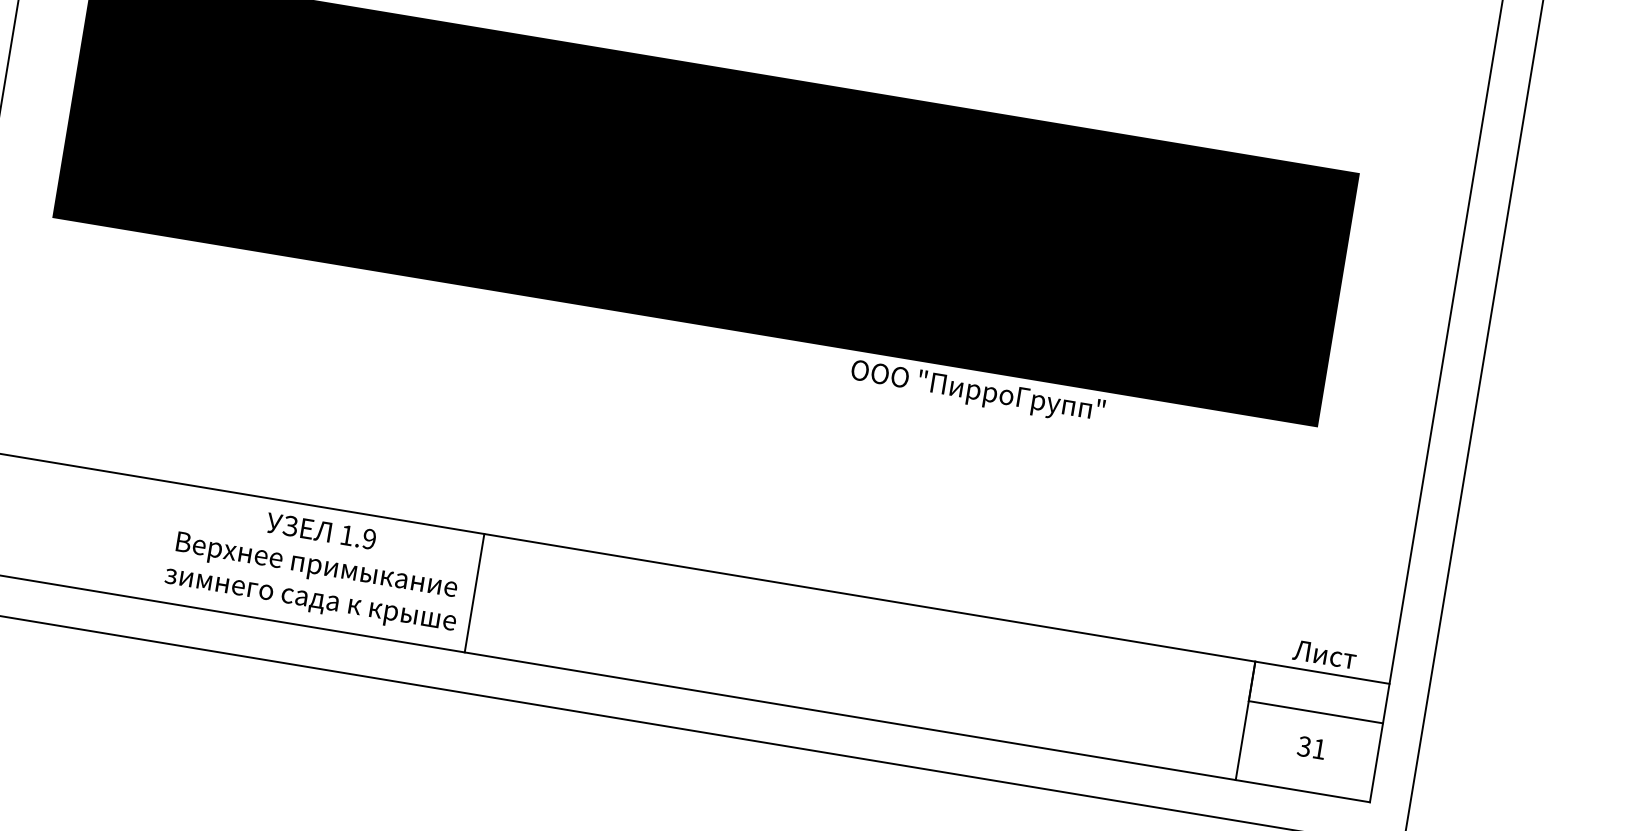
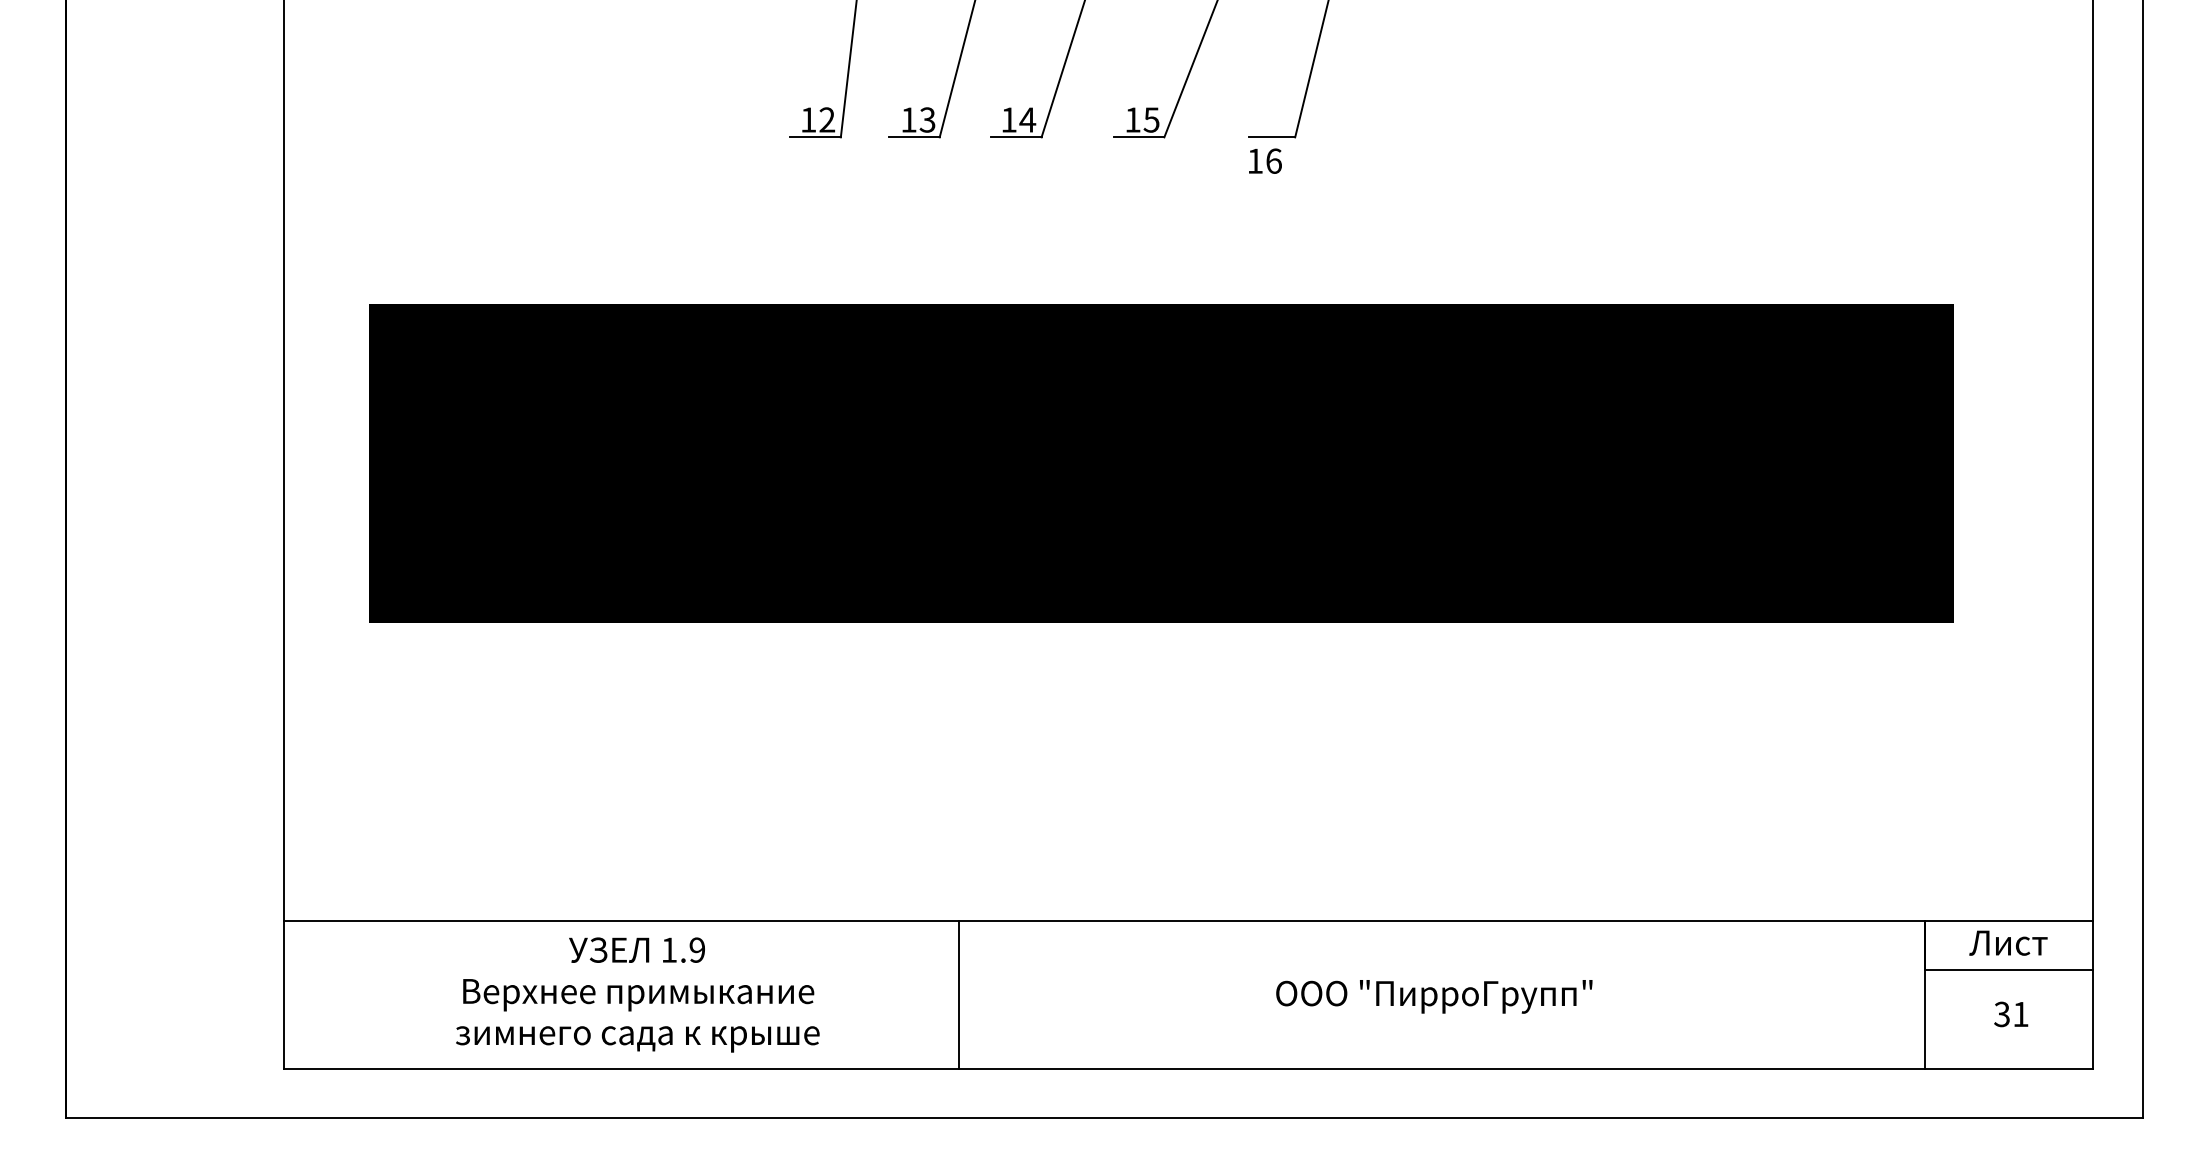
text: (977, 392) -> (1434, 996), moved
text: (315, 566) -> (637, 994), moved
text: (1324, 654) -> (2008, 942), moved

